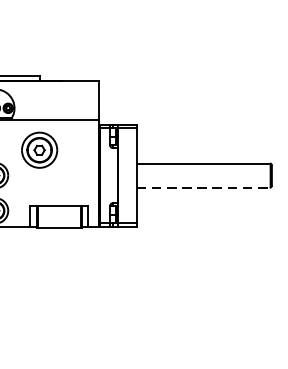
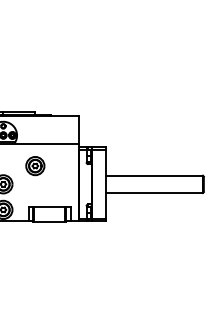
part: (39, 151) -> (35, 166), size x0.71
line: (203, 188) -> (154, 193), dashed -> solid

